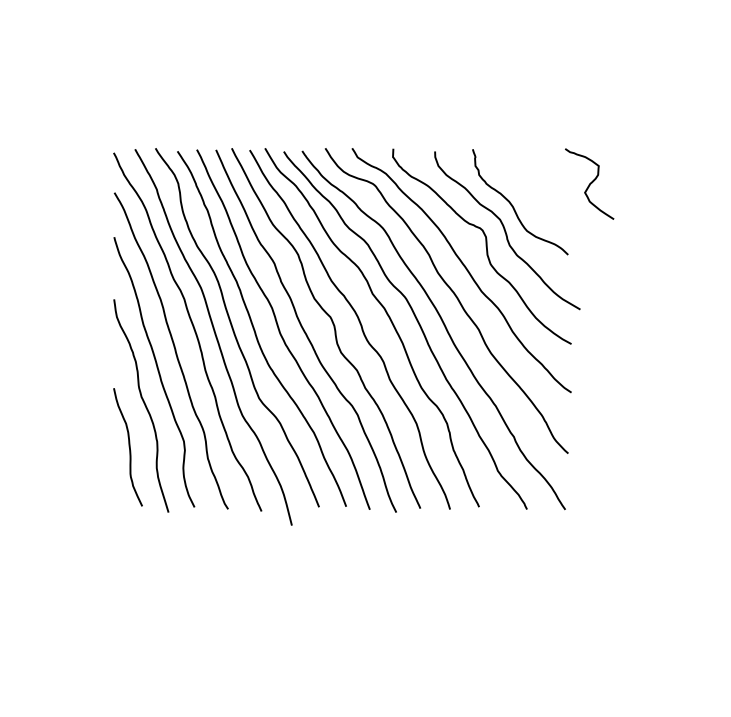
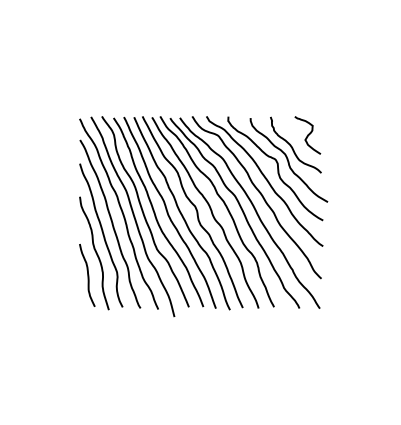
curve: (588, 184) -> (307, 135), moved

